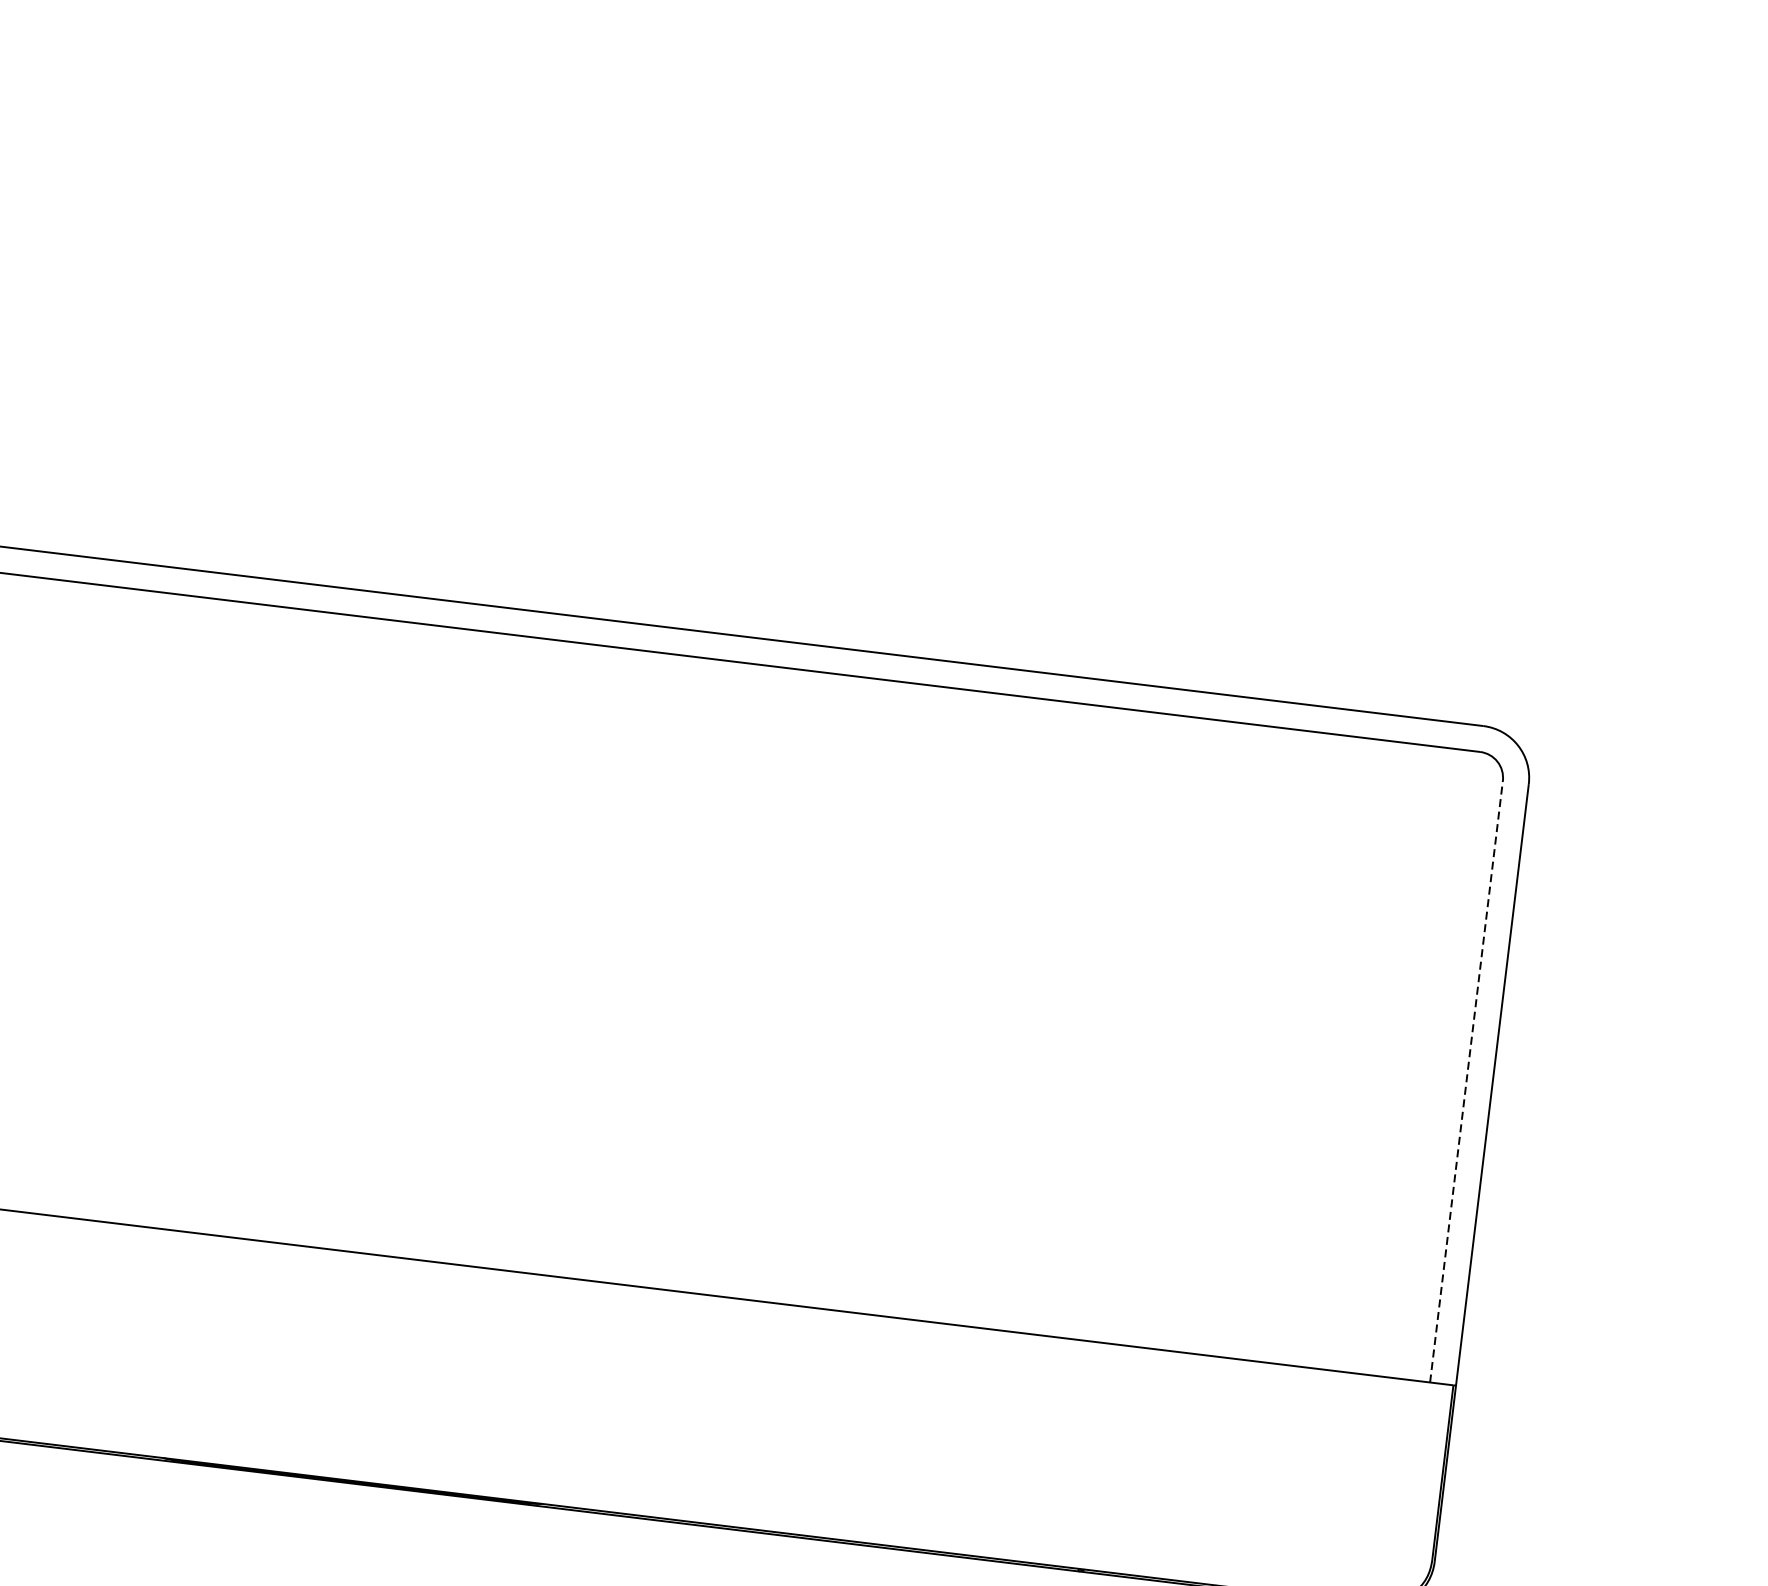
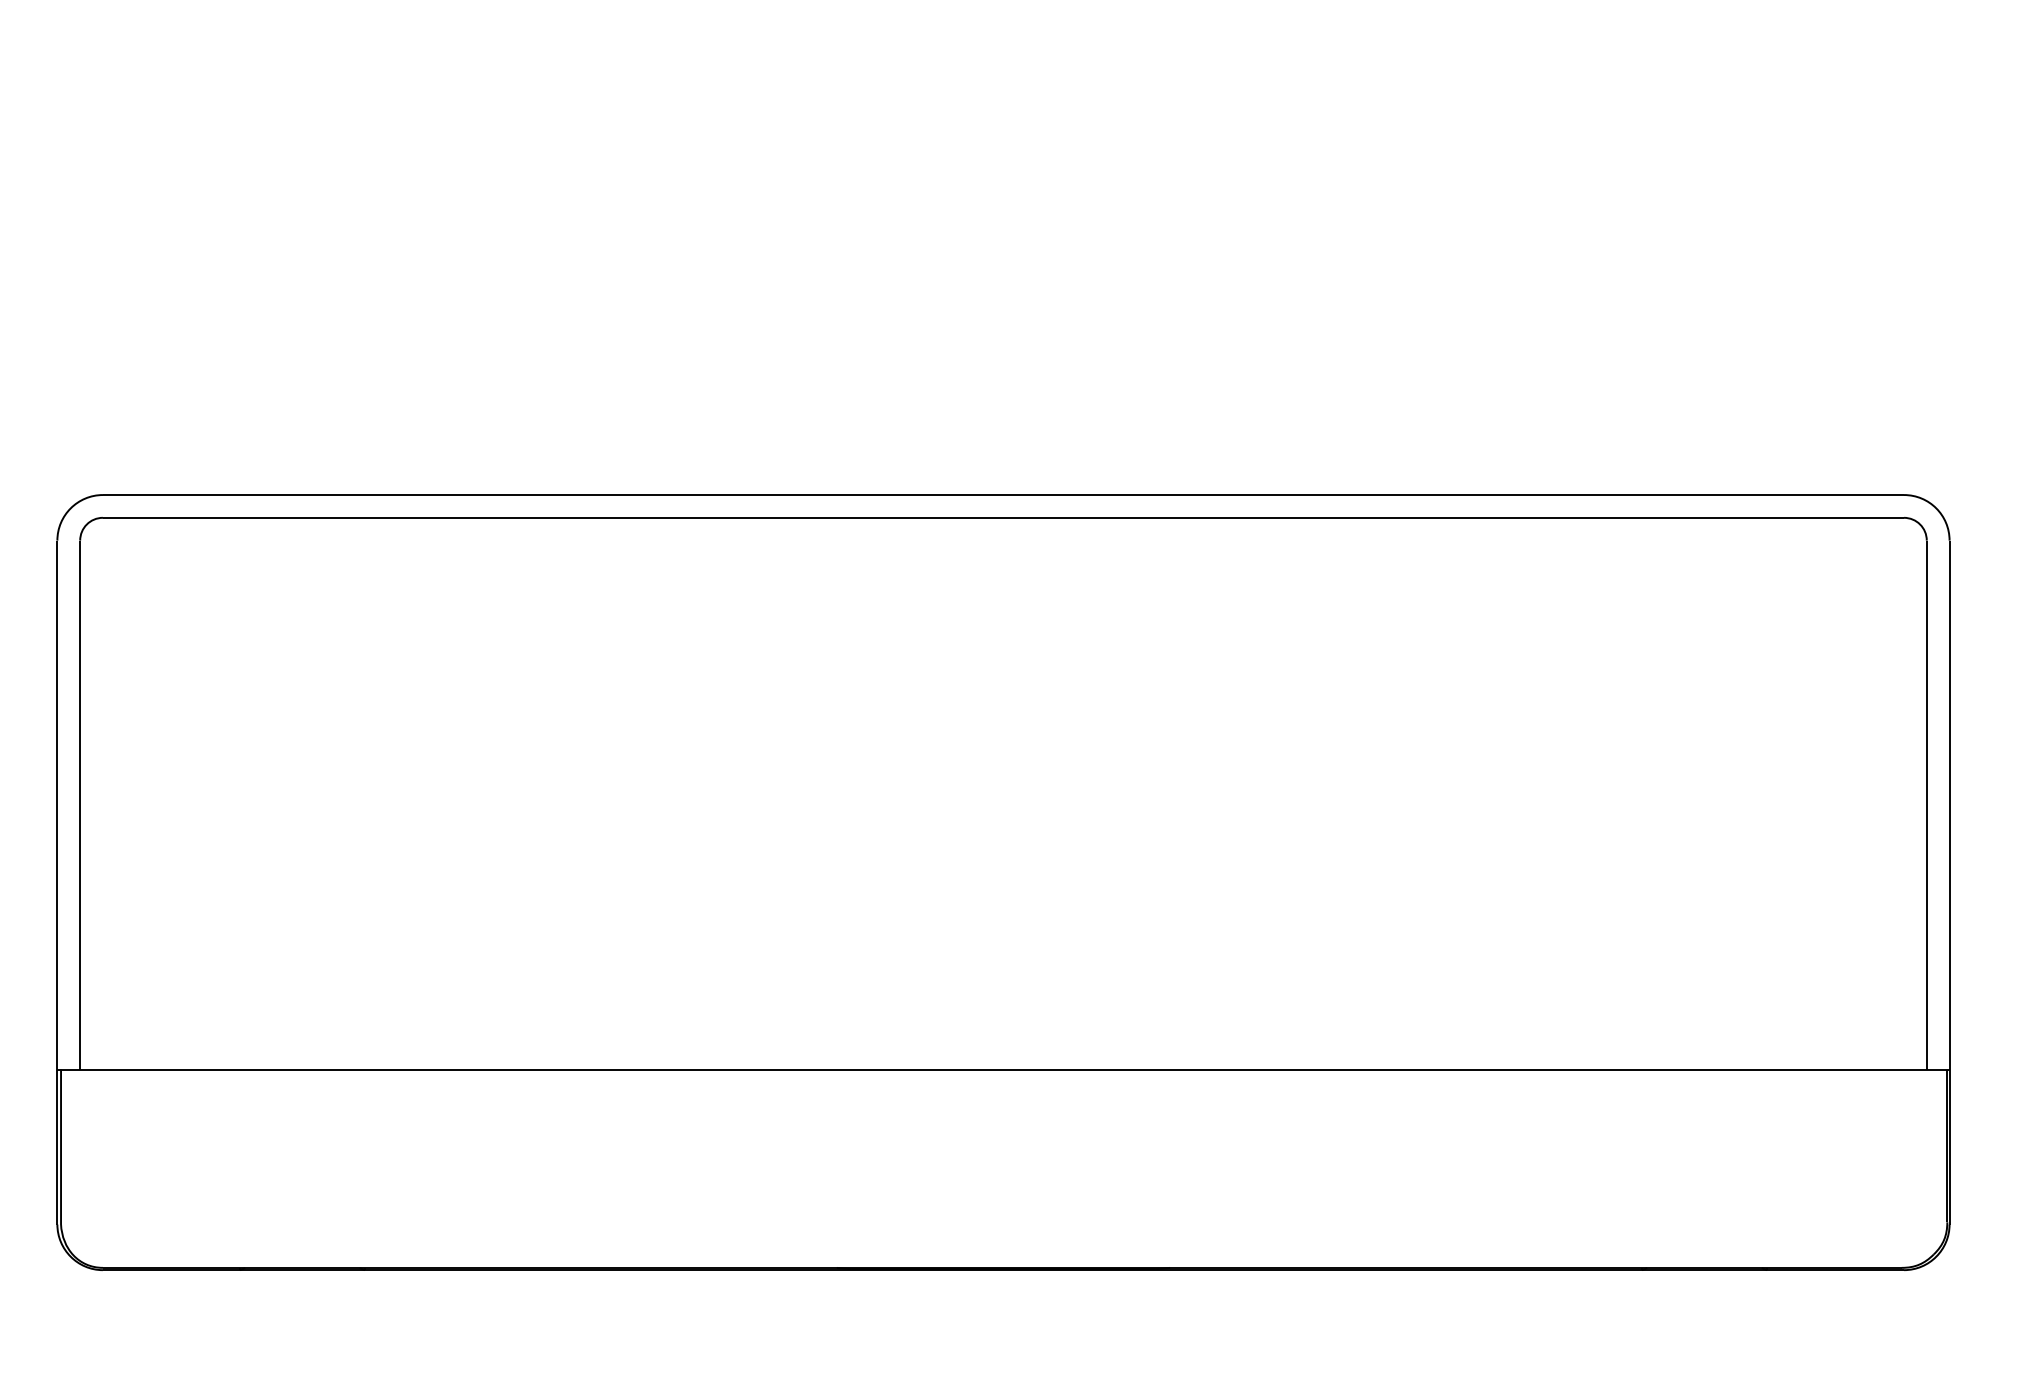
line: (1466, 1081) -> (1926, 804), dashed -> solid

